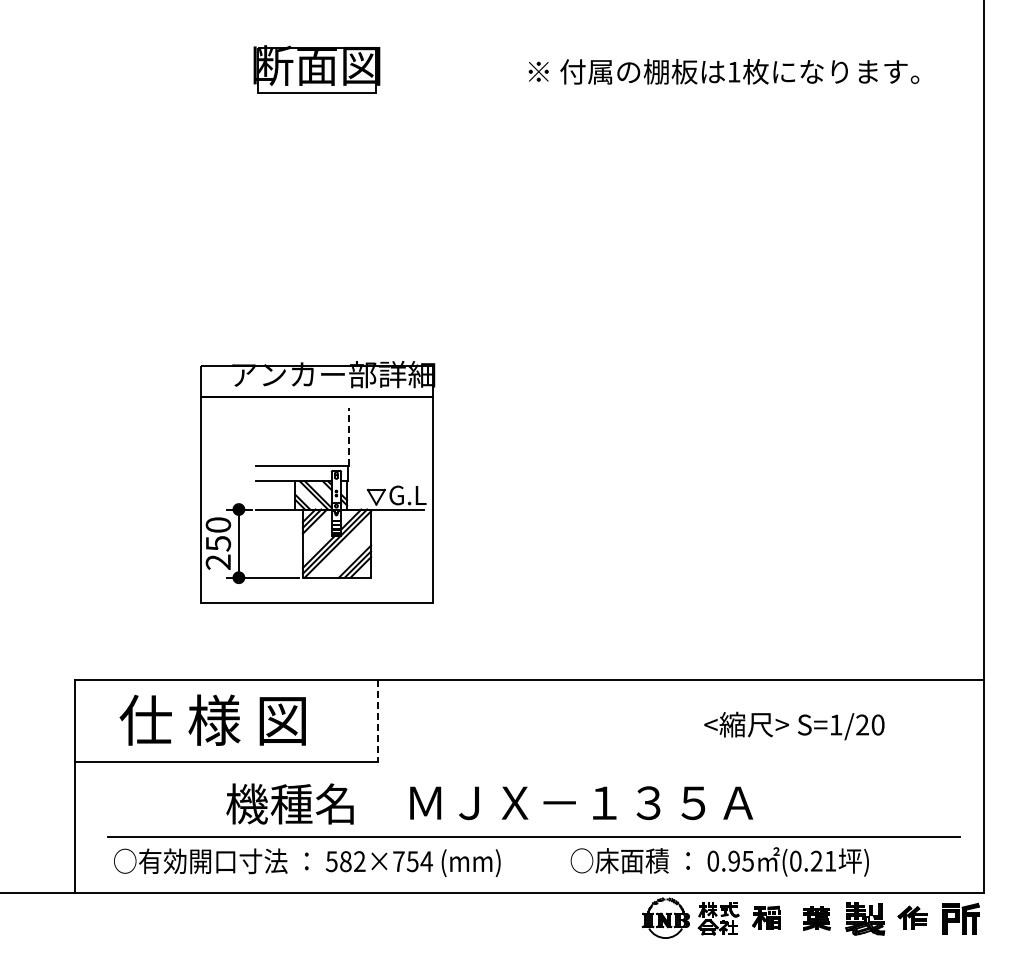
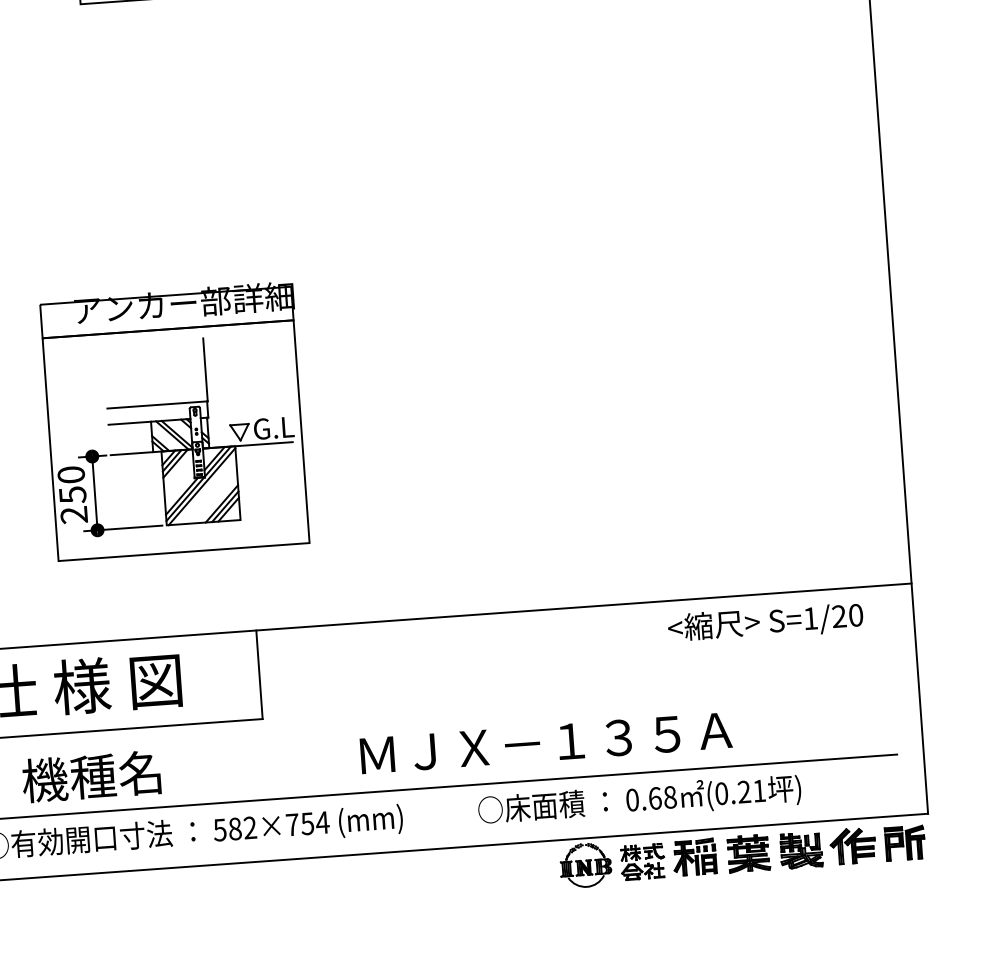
line: (348, 436) -> (205, 369), dashed -> solid
line: (378, 721) -> (259, 674), dashed -> solid
text: (794, 725) -> (765, 622), moved
text: (289, 803) -> (90, 776), moved
text: (581, 803) -> (546, 743), moved
text: (740, 860) -> (661, 797), 0.95 -> 0.68
part: (766, 917) -> (694, 856), size x1.43
part: (912, 917) -> (852, 845), size x1.43
part: (816, 918) -> (748, 854), size x1.43

